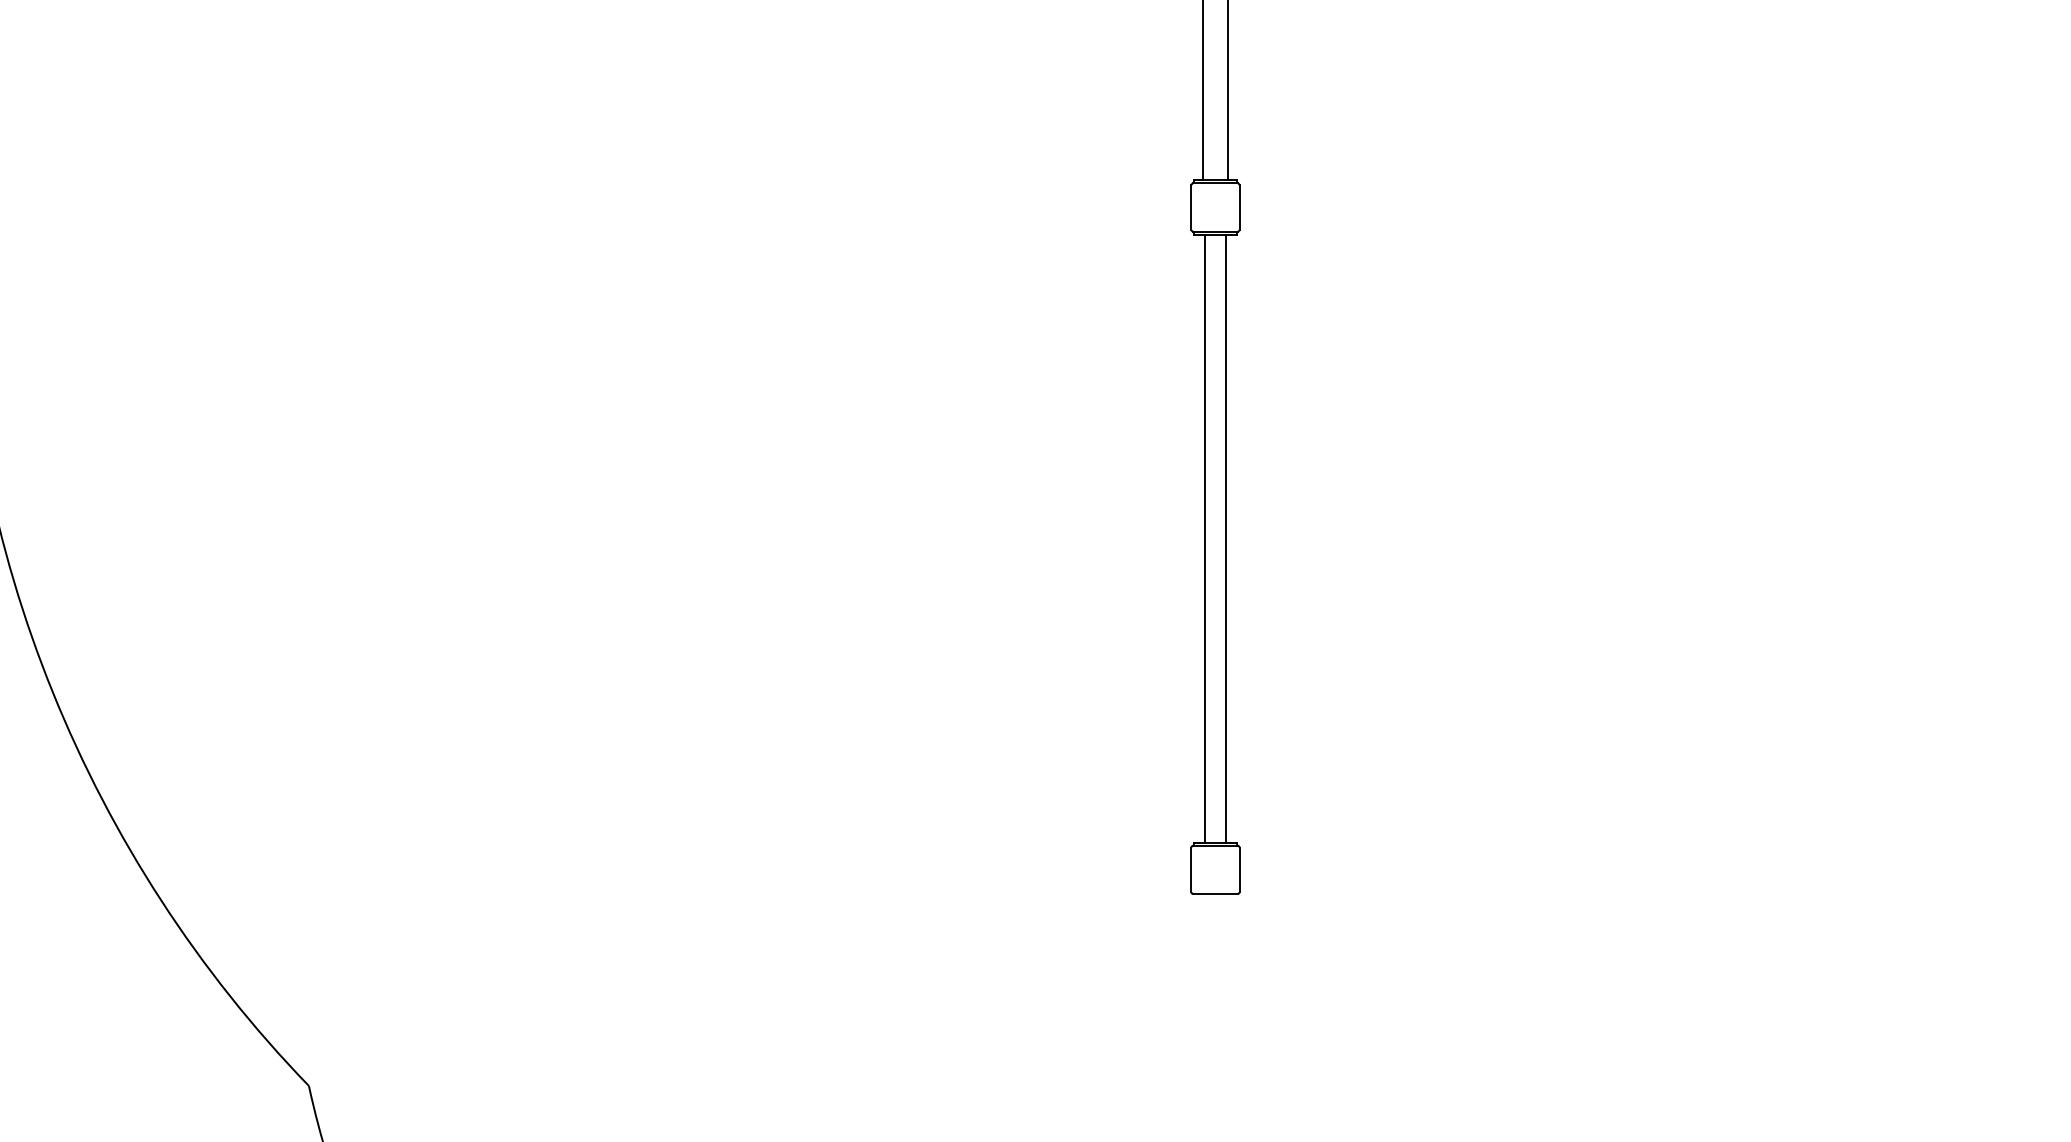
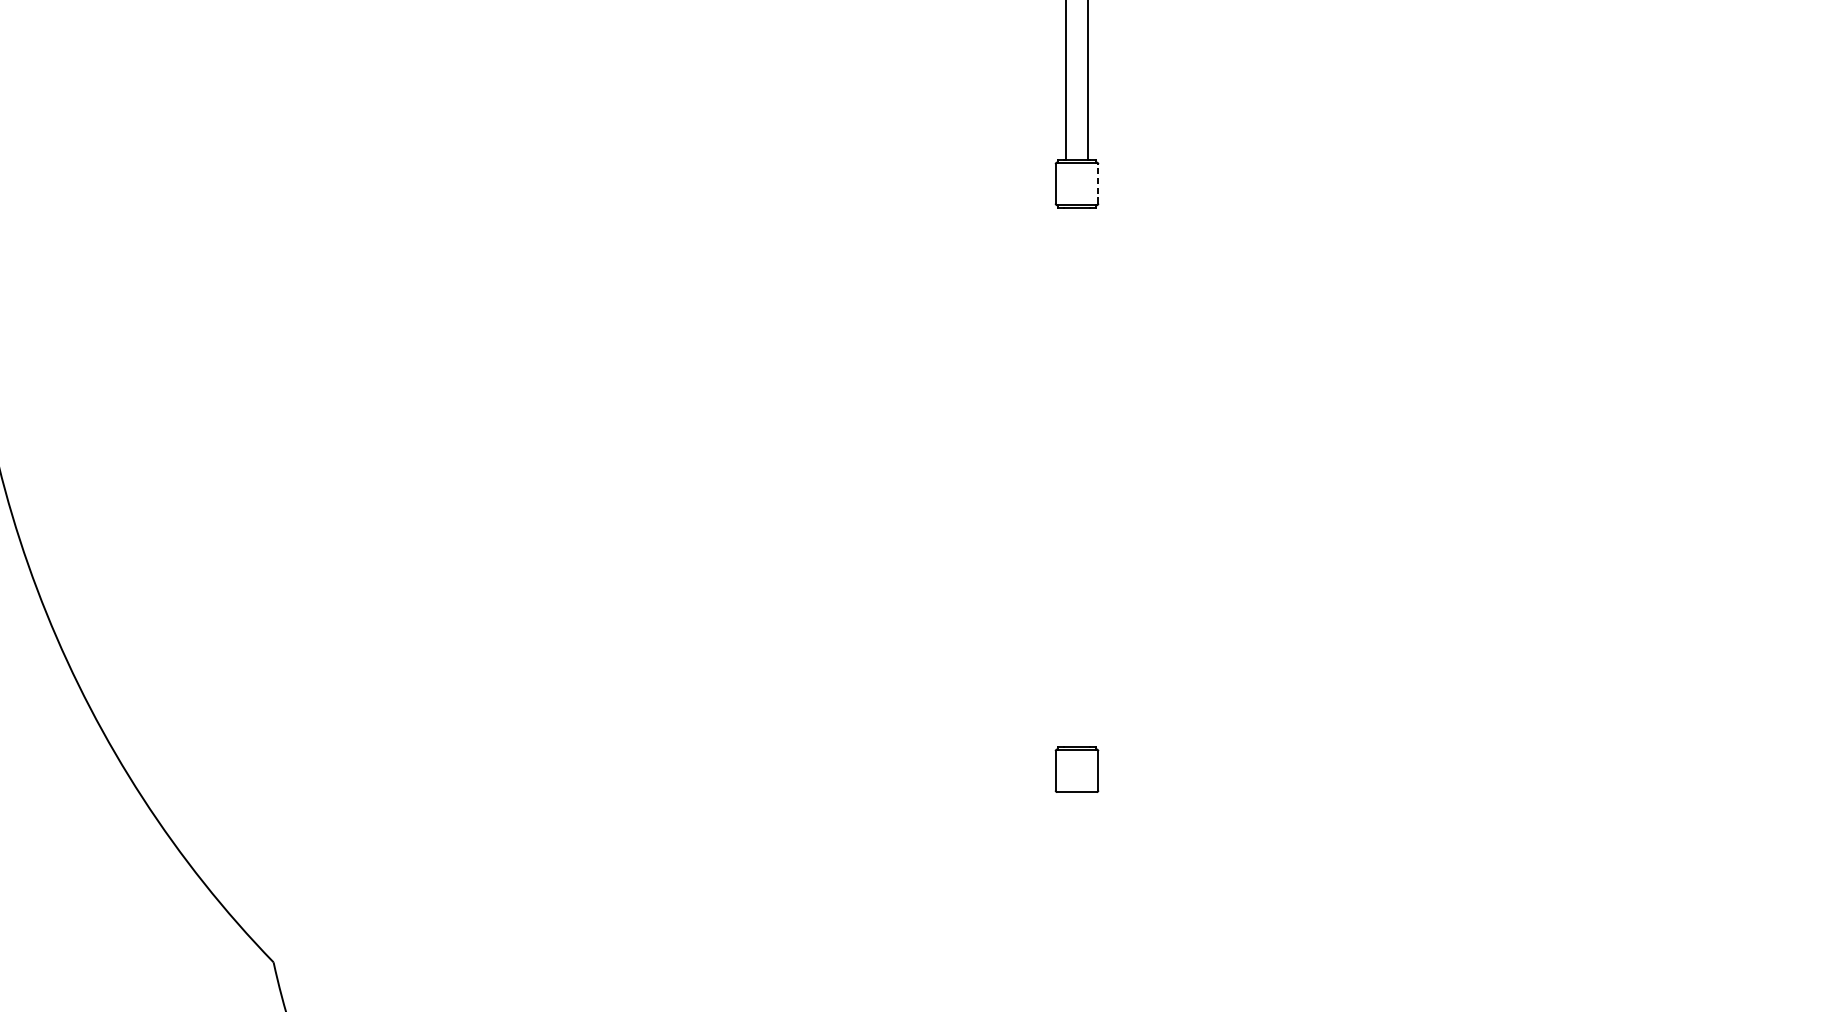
line: (1239, 207) -> (1098, 183), solid -> dashed
line: (1205, 538) -> (1068, 477), removed
line: (1225, 538) -> (1085, 477), removed

